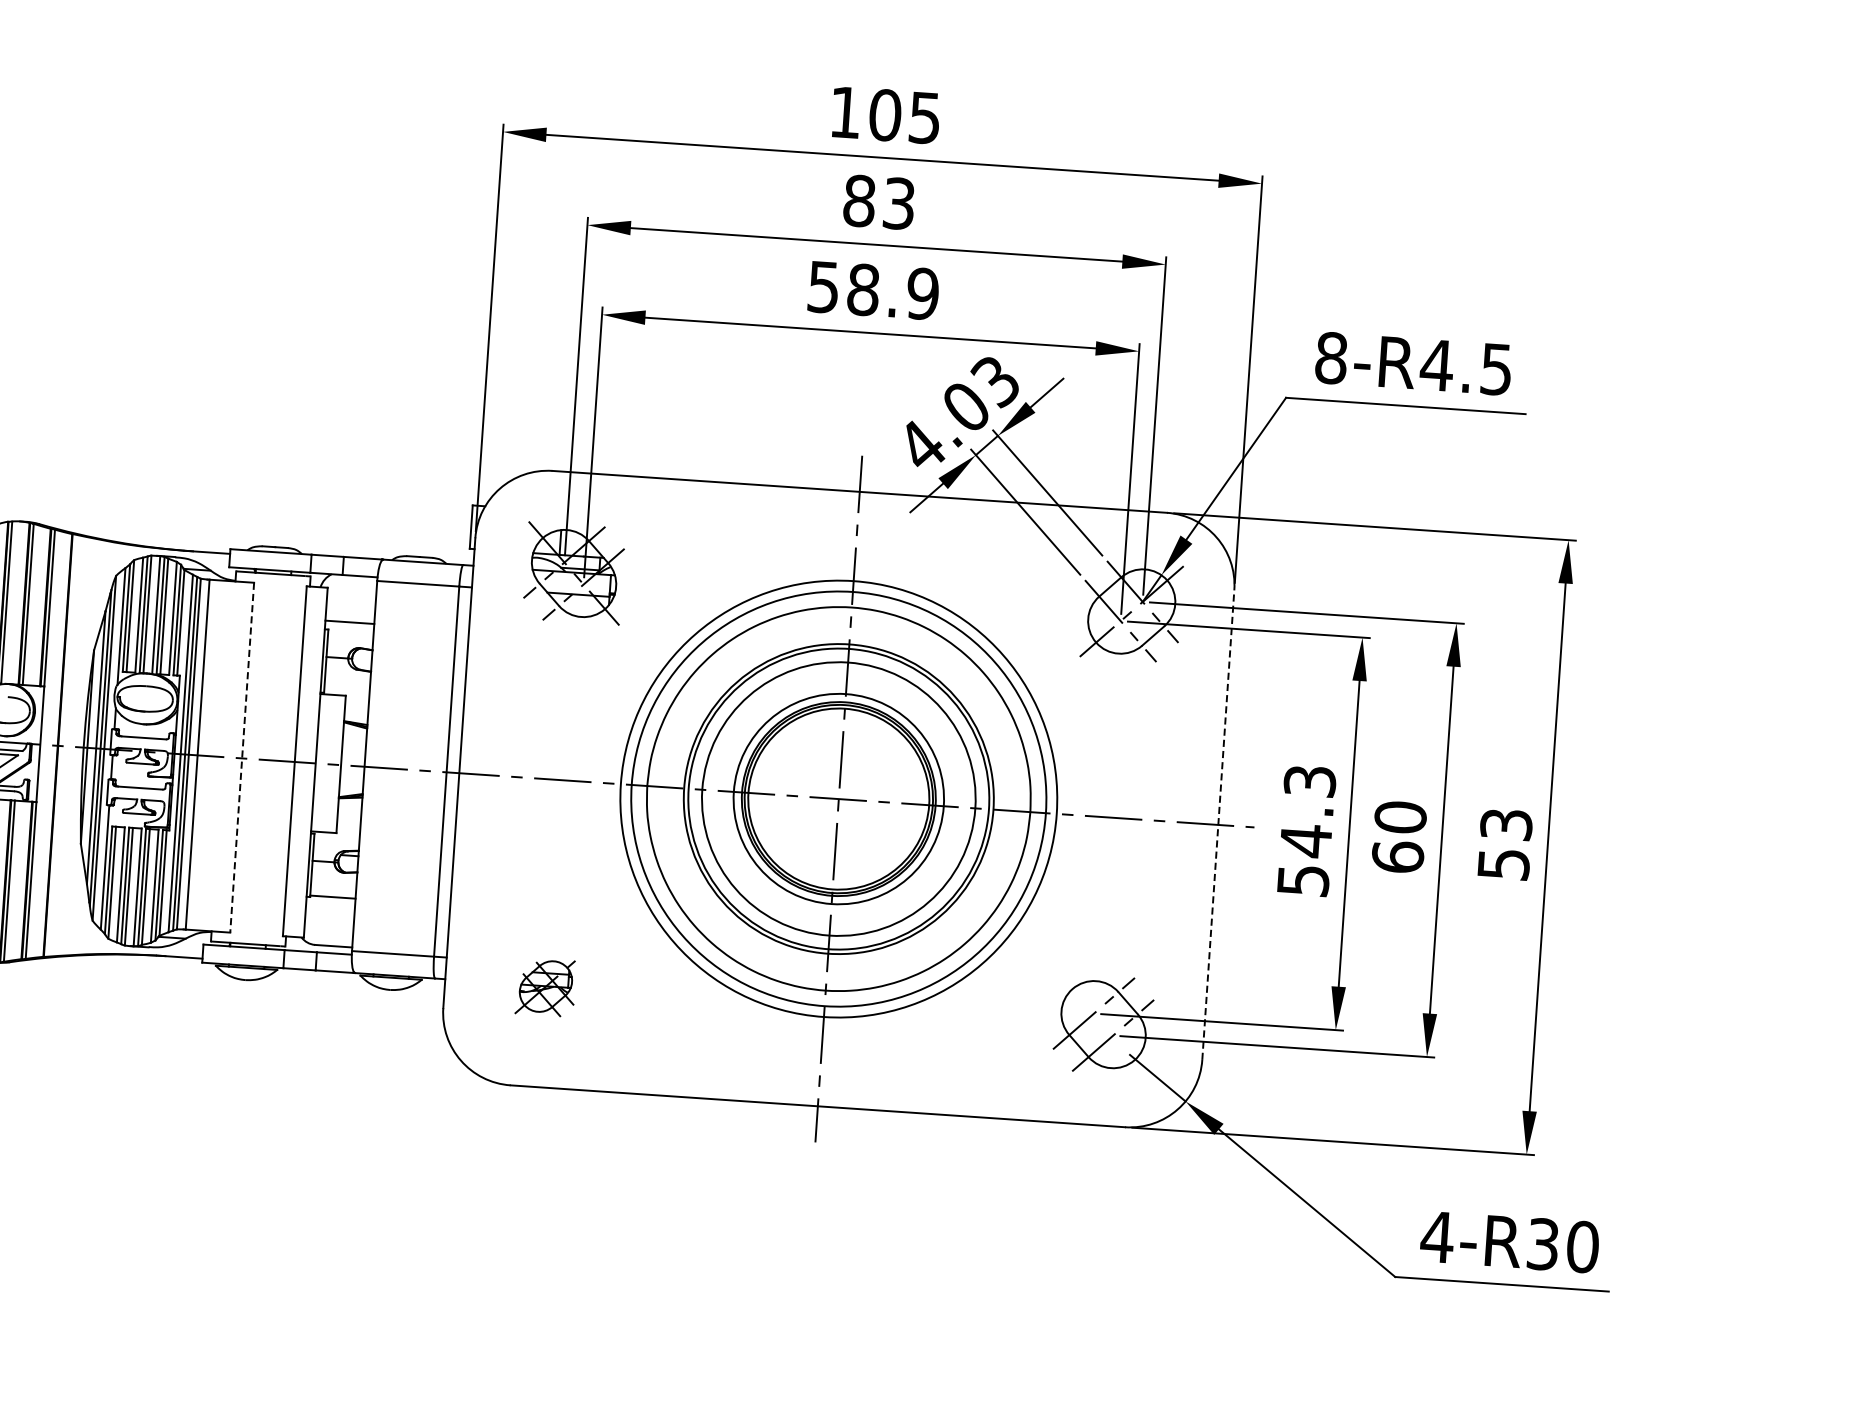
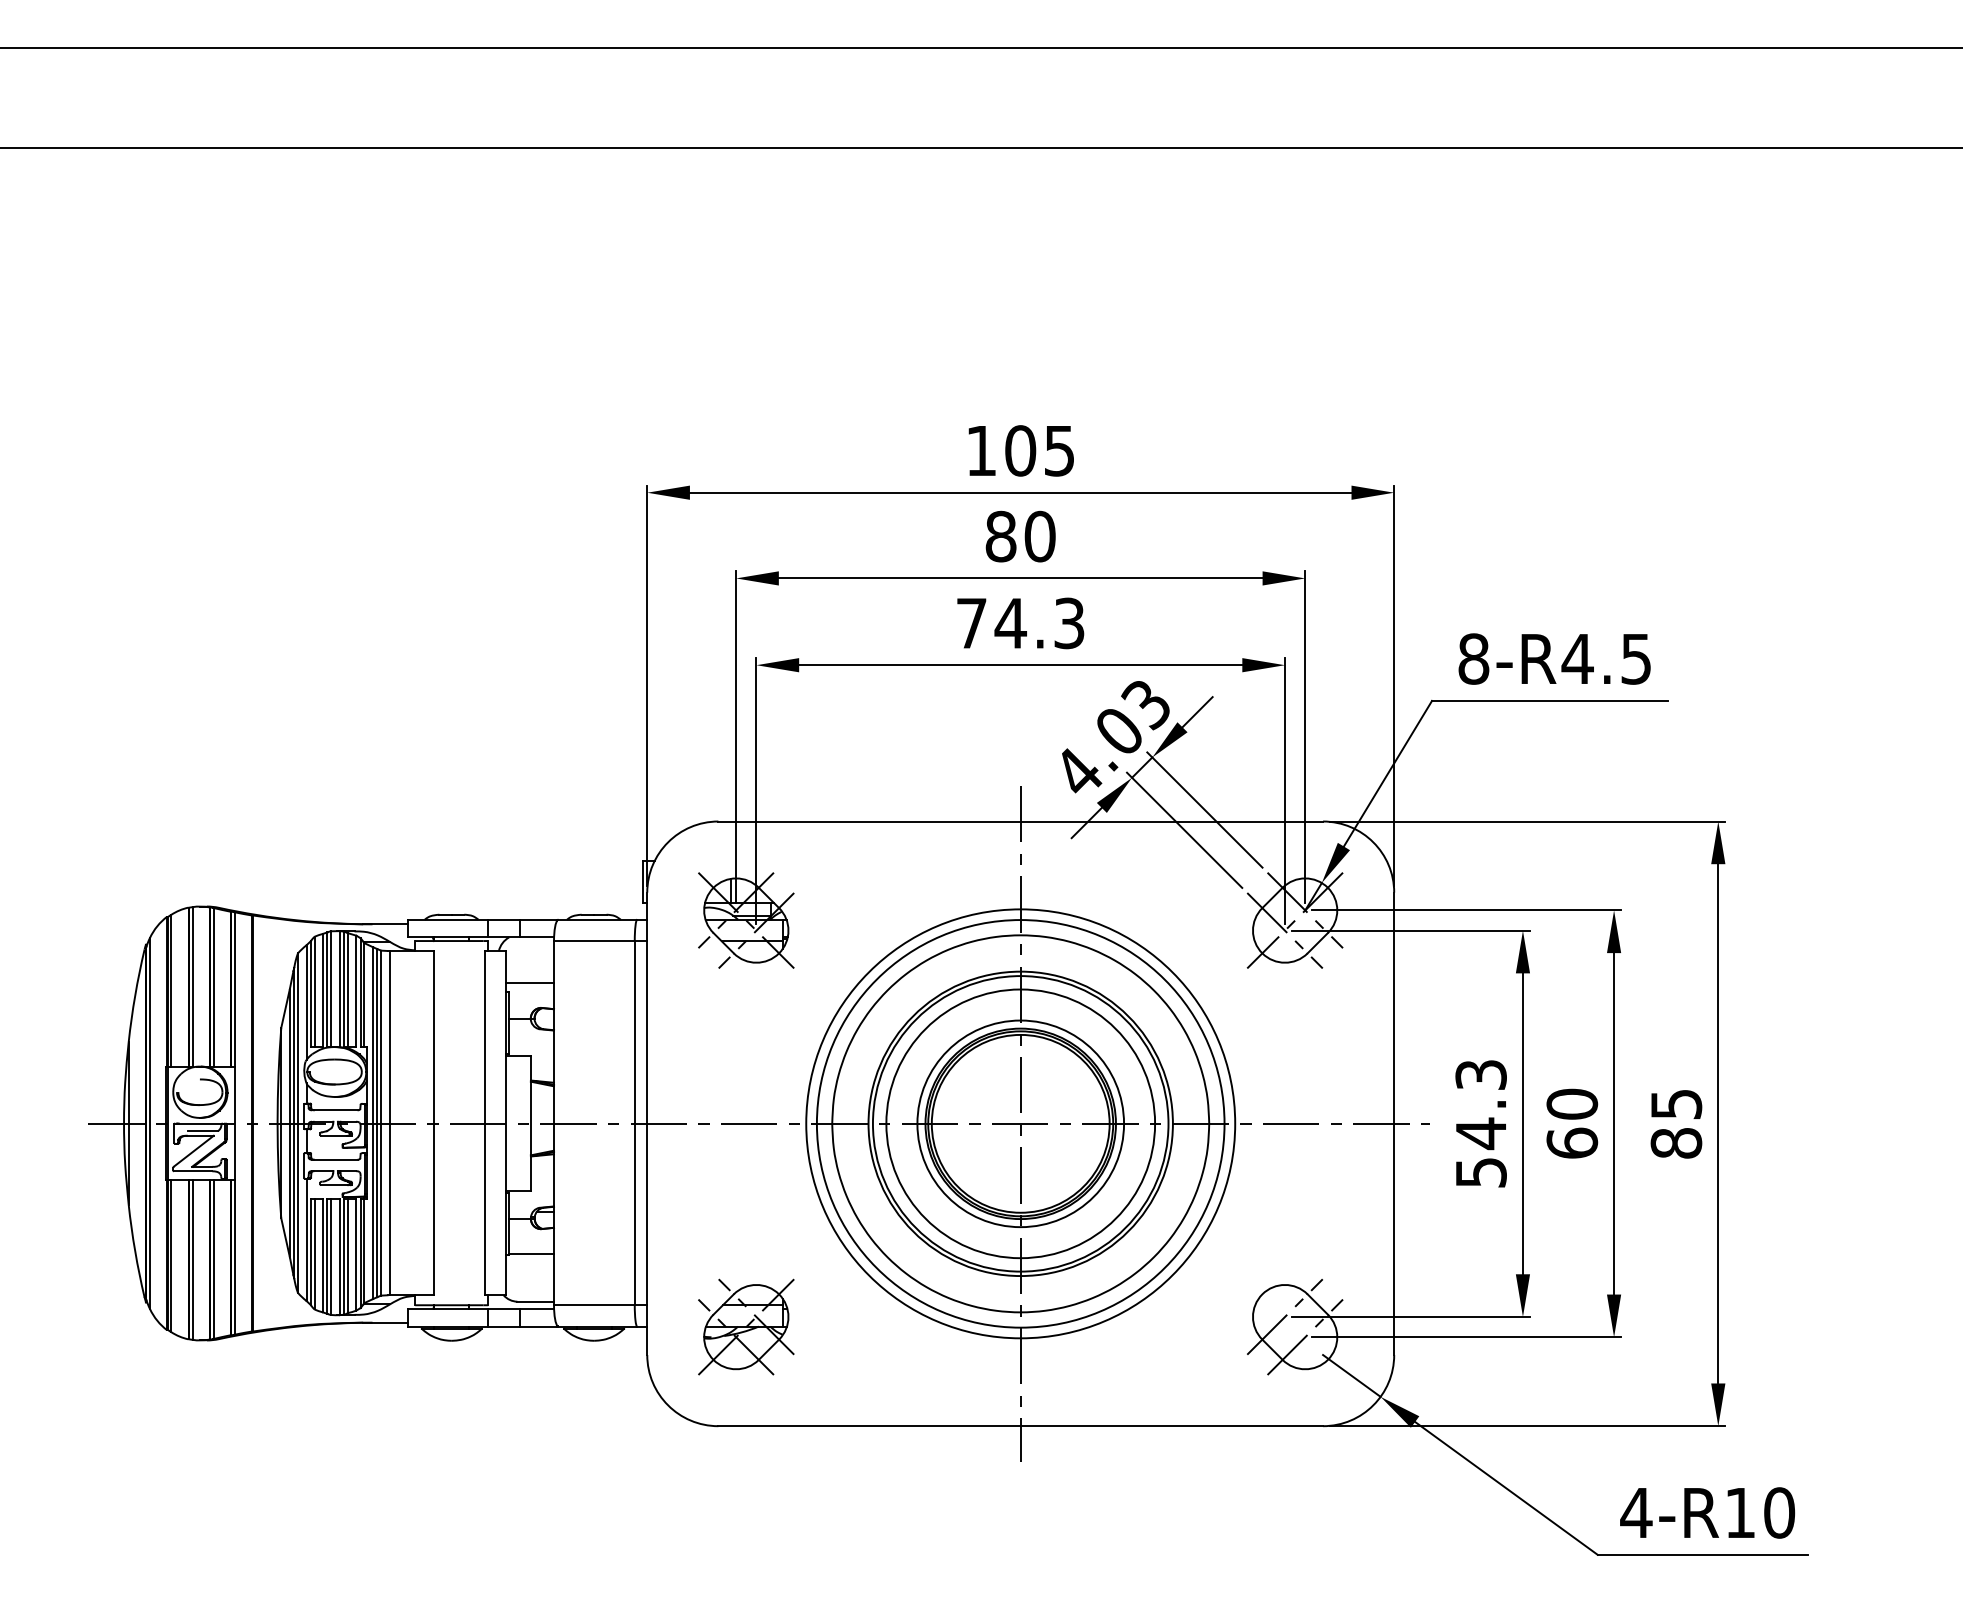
text: (898, 203) -> (1039, 536), 83 -> 80
text: (873, 290) -> (1020, 623), 58.9 -> 74.3
line: (242, 758) -> (433, 1123), dashed -> solid
line: (1218, 824) -> (1394, 1123), dashed -> solid
text: (1505, 844) -> (1676, 1123), 53 -> 85
part: (546, 986) -> (746, 1326), size x1.67
text: (1543, 1243) -> (1740, 1512), 4-R30 -> 4-R10

